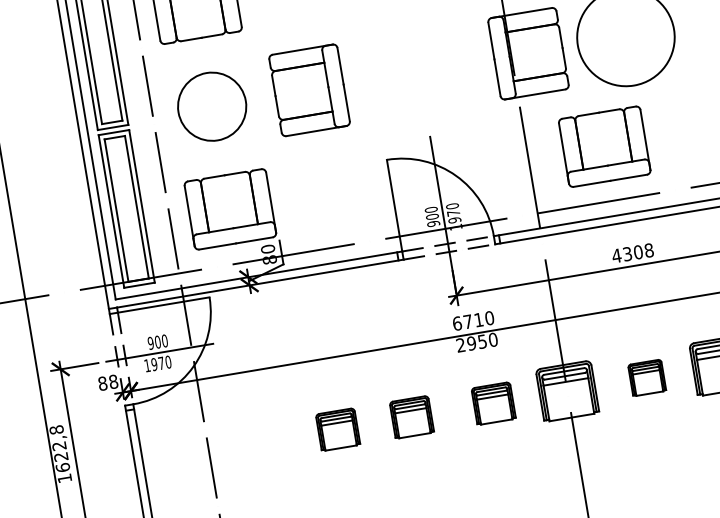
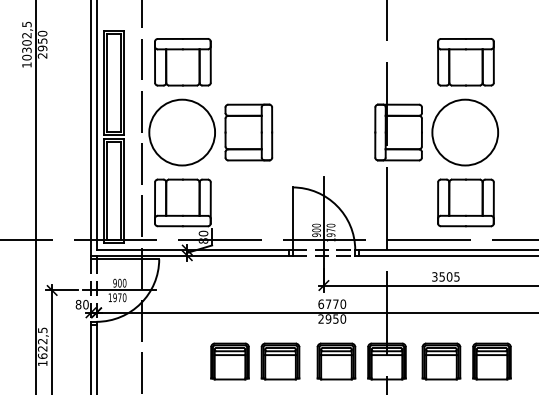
circle: (212, 106) -> (182, 132), size x1.43
part: (603, 146) -> (465, 202), moved
text: (632, 252) -> (445, 276), 4308 -> 3505
text: (478, 319) -> (335, 303), 6710 -> 6770
part: (647, 377) -> (441, 361), size x1.67
text: (112, 381) -> (85, 304), 88 -> 80
part: (493, 403) -> (336, 361), size x1.43
part: (411, 417) -> (280, 361), size x1.43
part: (337, 429) -> (229, 361), size x1.43
text: (56, 430) -> (42, 330), 1622,8 -> 1622,5

